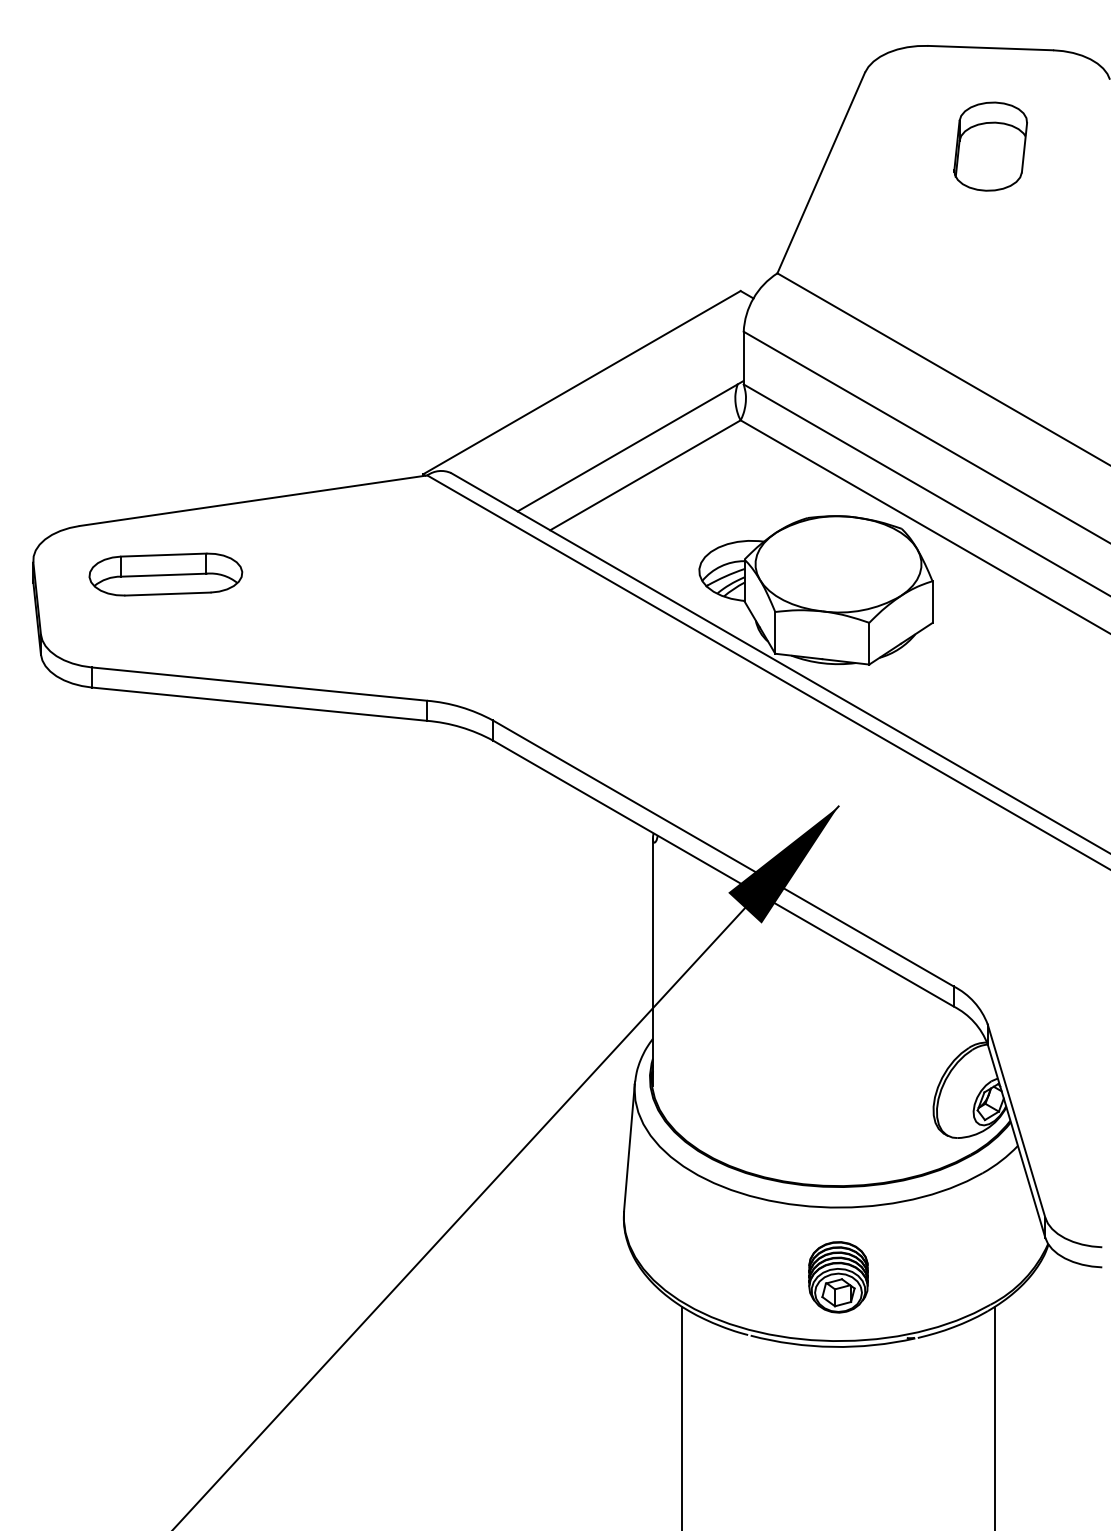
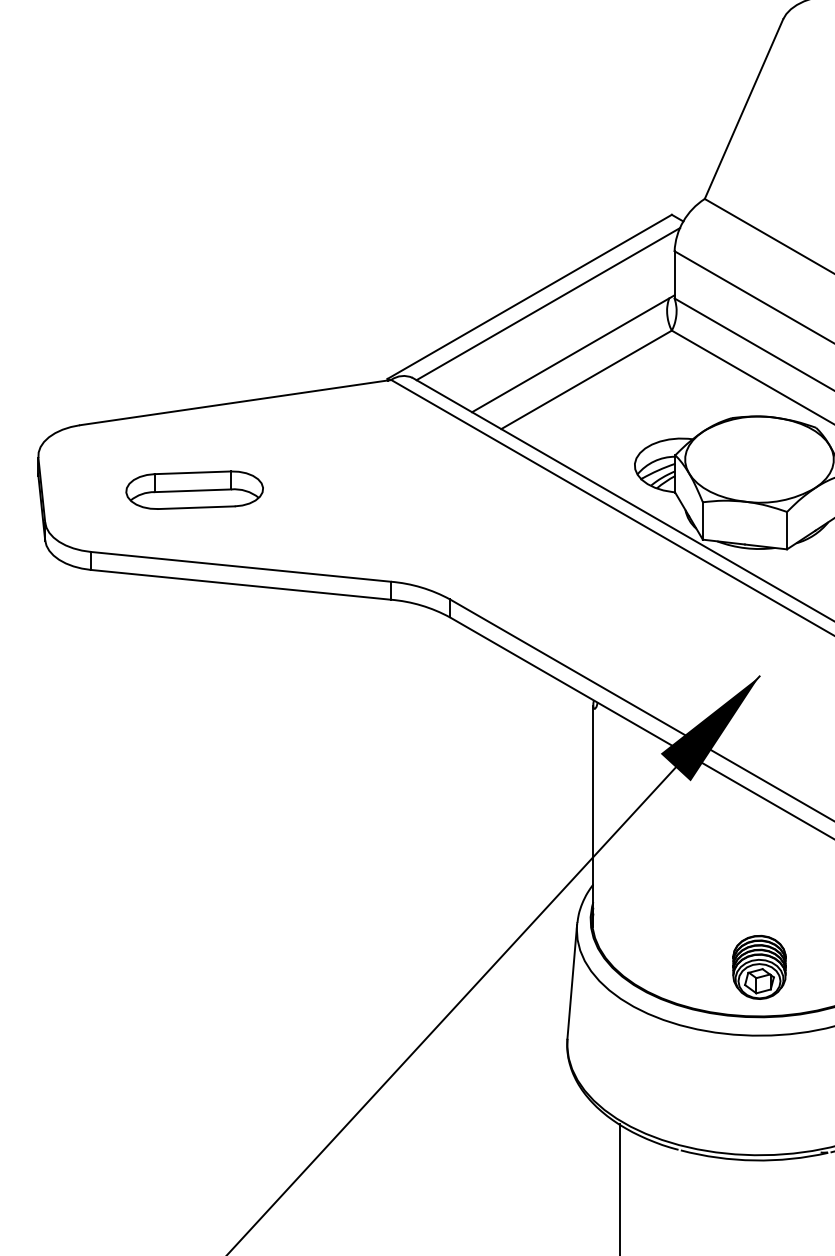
line: (602, 390) -> (548, 303), added
part: (165, 574) -> (194, 490), moved
part: (838, 1277) -> (759, 967), moved

